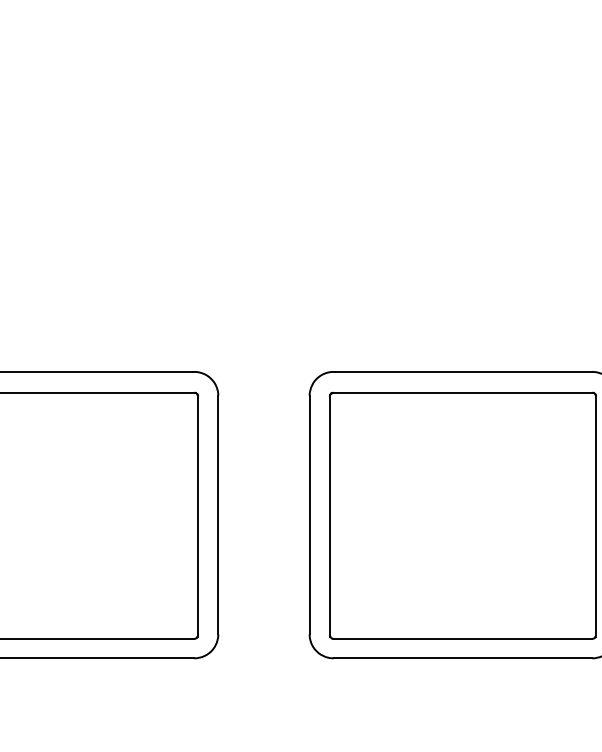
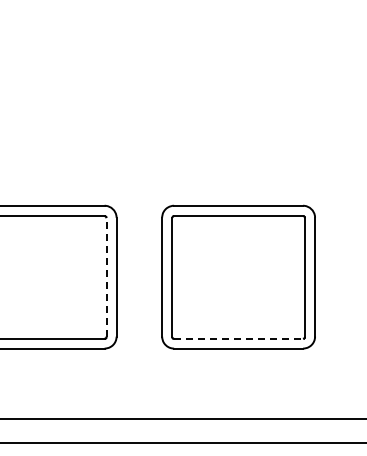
line: (198, 515) -> (106, 277), solid -> dashed
line: (462, 638) -> (238, 338), solid -> dashed

